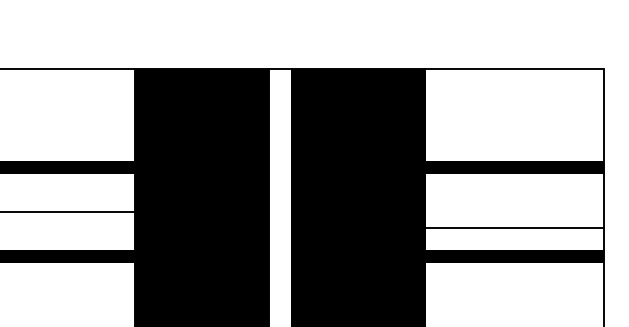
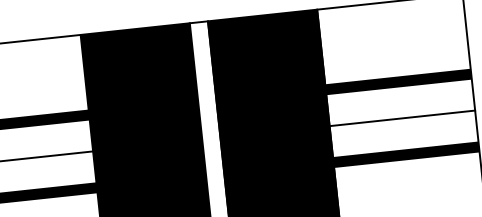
line: (514, 227) -> (402, 118), moved

